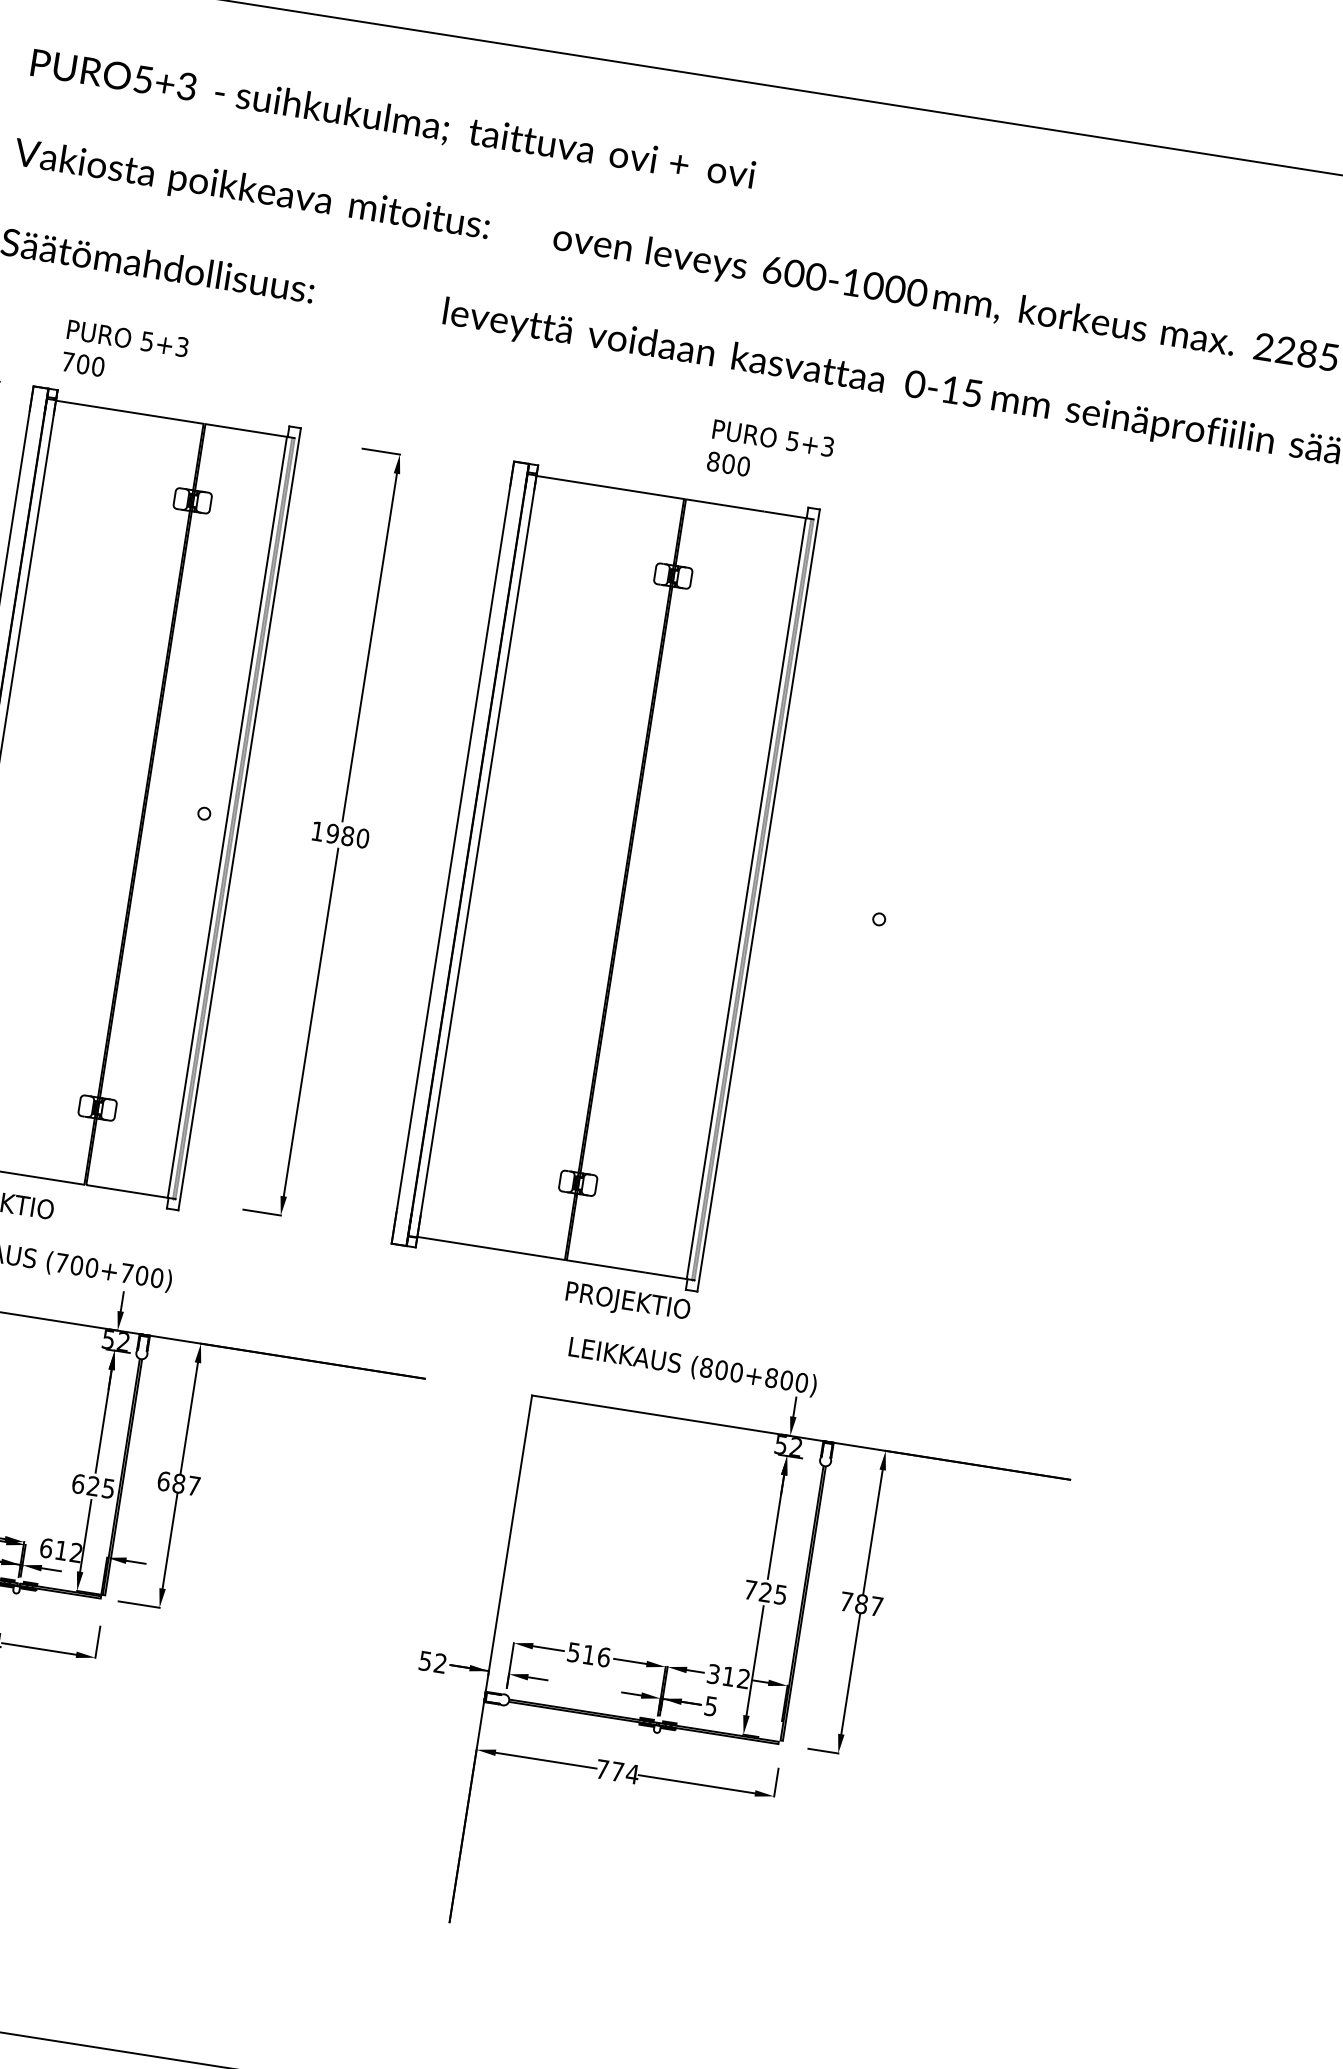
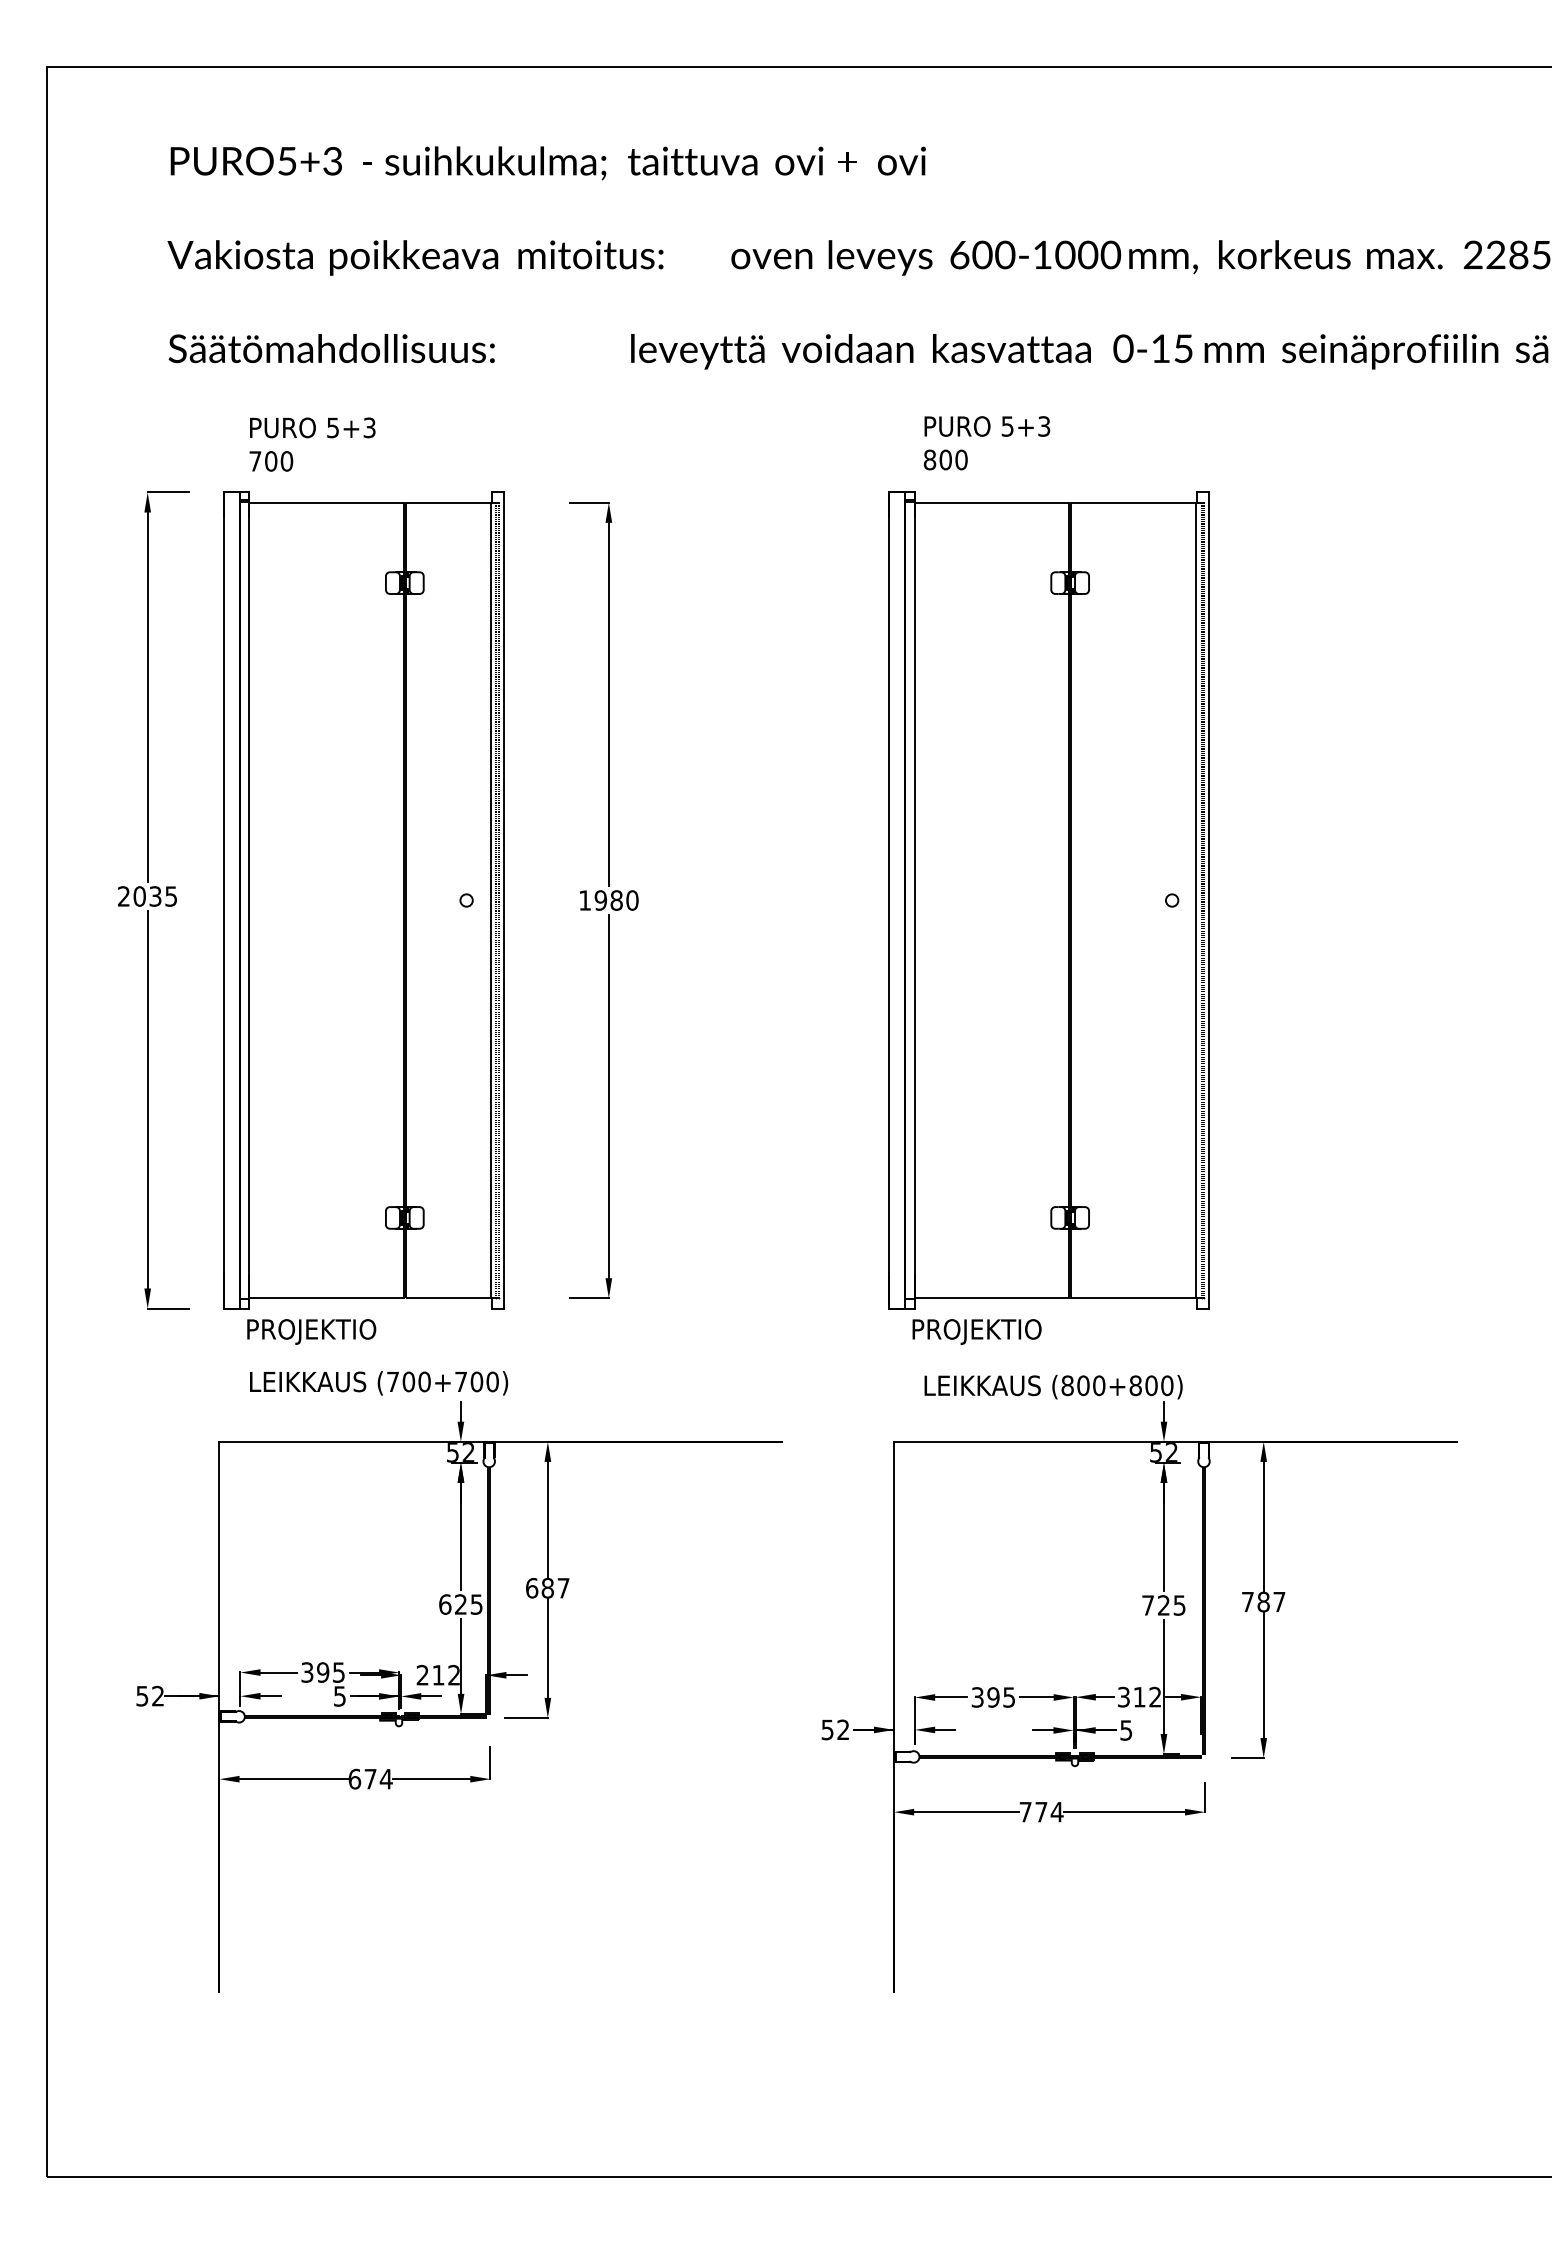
part: (605, 876) -> (1048, 900), moved
text: (46, 1547) -> (422, 1674), 612 -> 212
text: (588, 1654) -> (993, 1697), 516 -> 395

